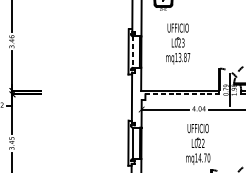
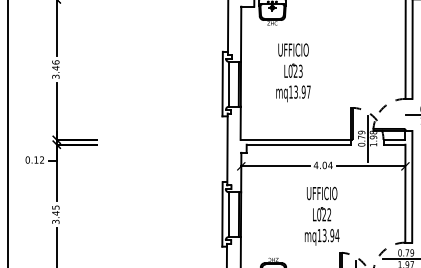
line: (133, 52) -> (229, 84), dashed -> solid
text: (185, 57) -> (303, 91), mq13.87 -> mq13.97
line: (182, 94) -> (299, 144), dashed -> solid
text: (204, 157) -> (330, 235), mq14.70 -> mq13.94

